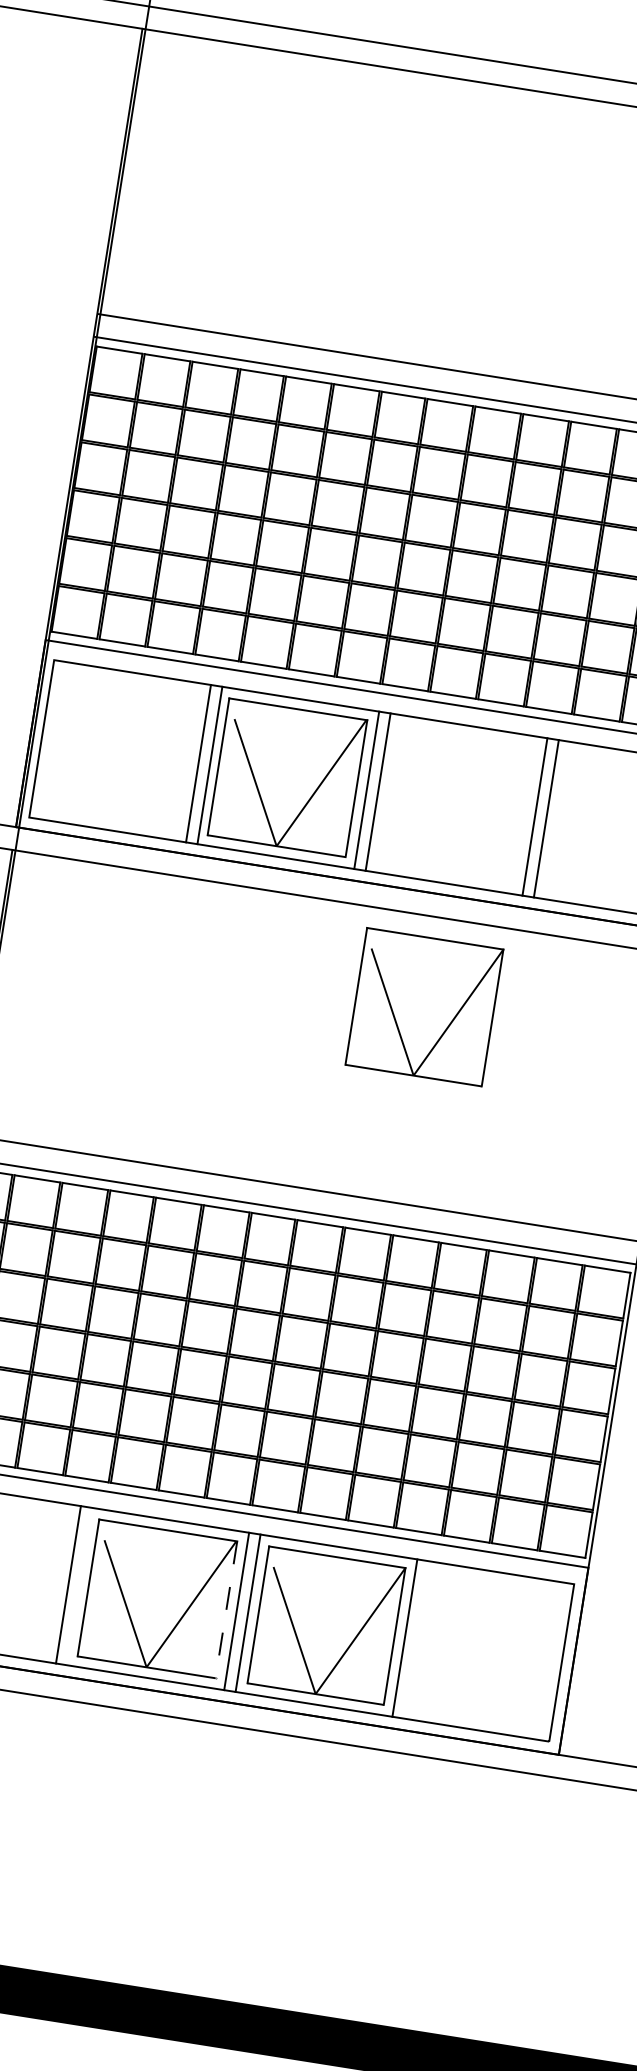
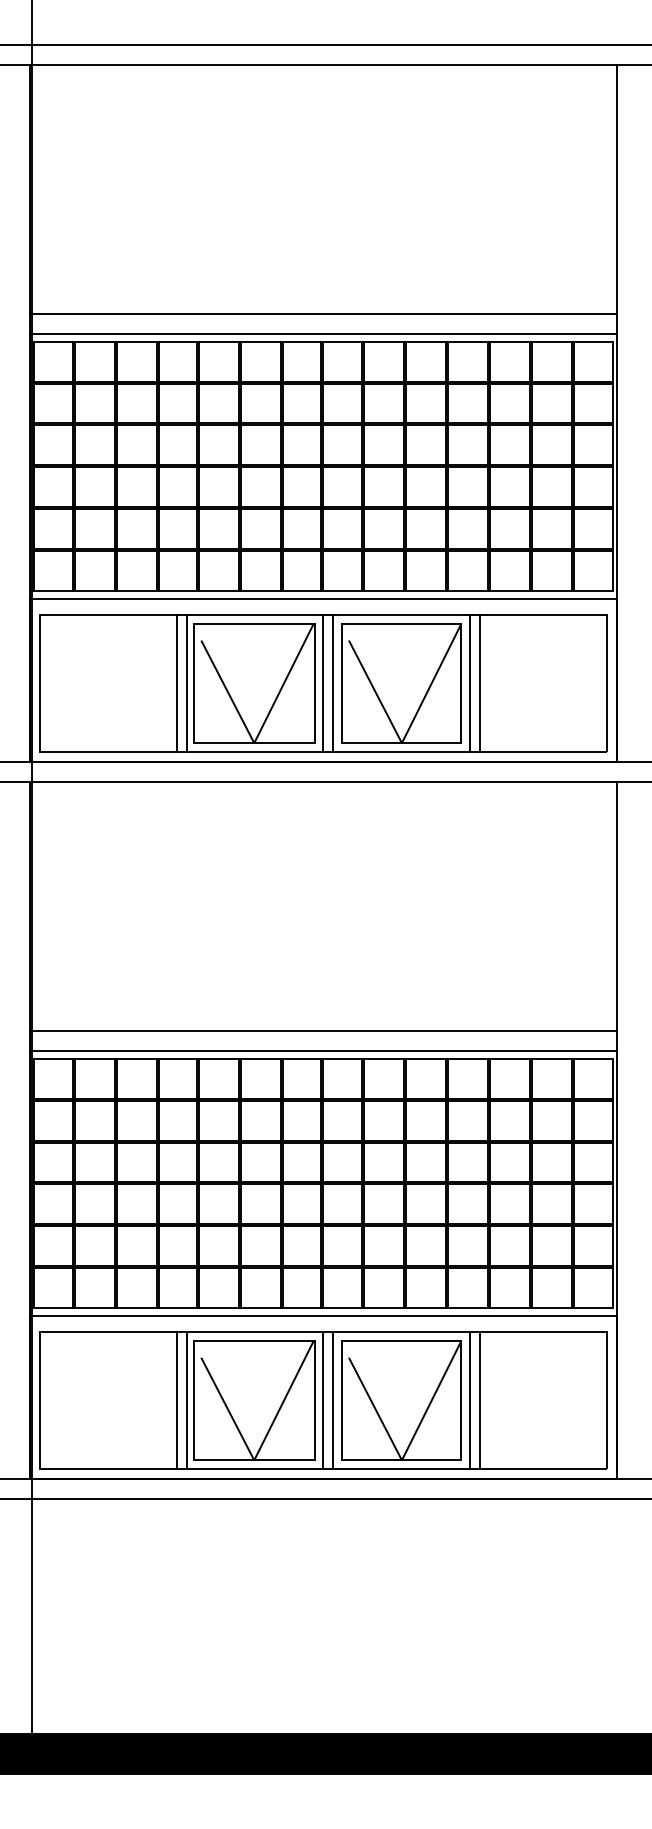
part: (423, 1007) -> (401, 683), moved
line: (79, 1586) -> (186, 1400), added
line: (226, 1609) -> (314, 1400), dashed -> solid
line: (416, 1639) -> (480, 1400), added

